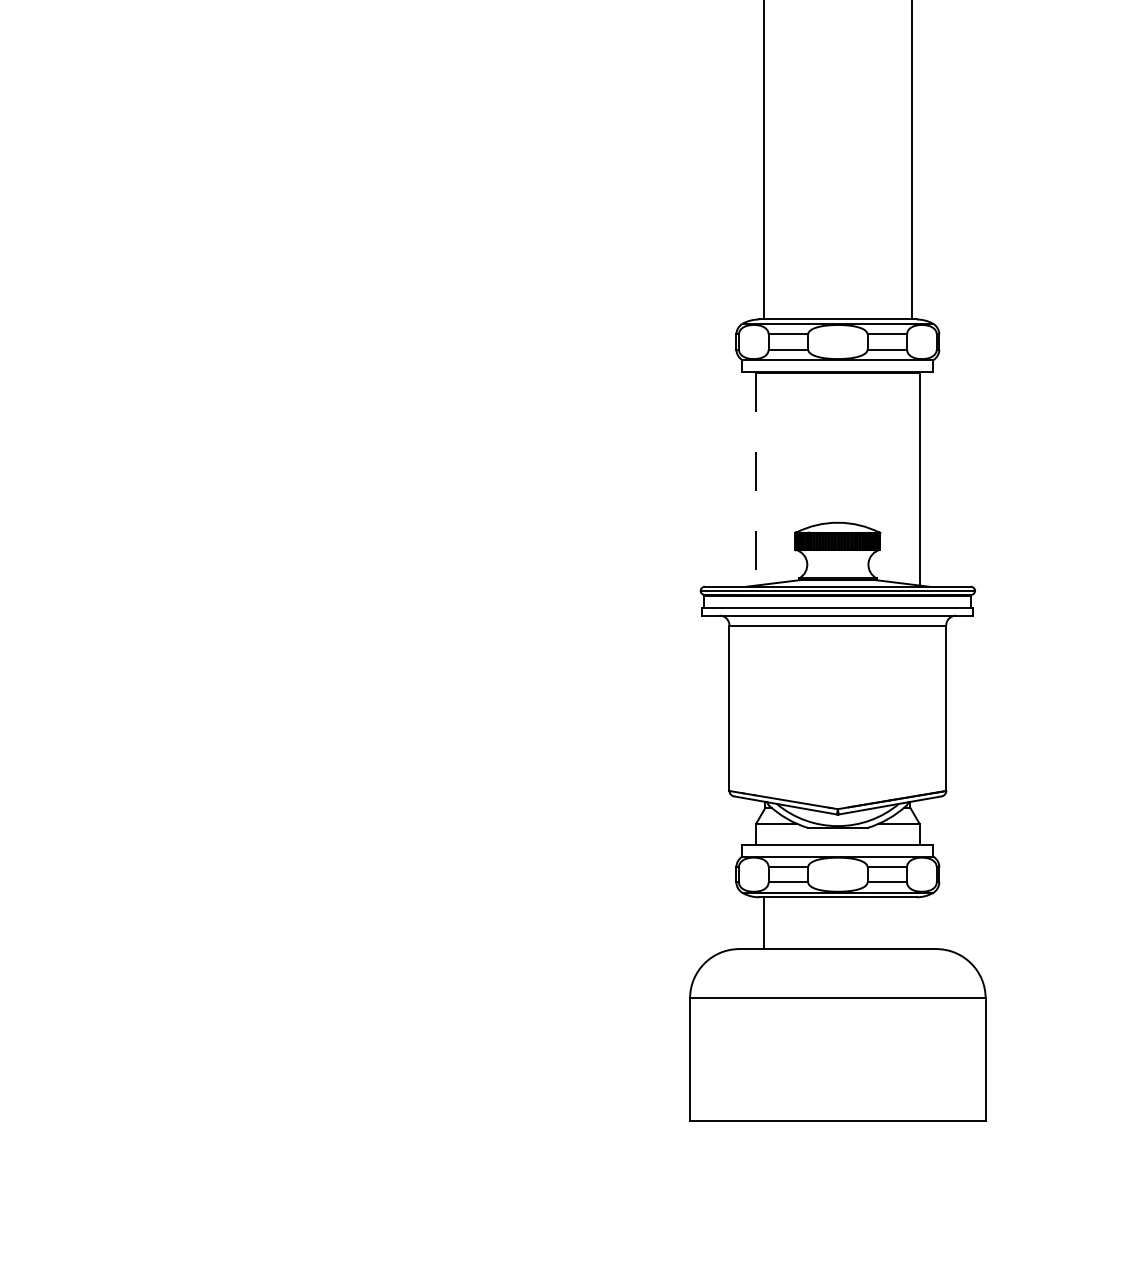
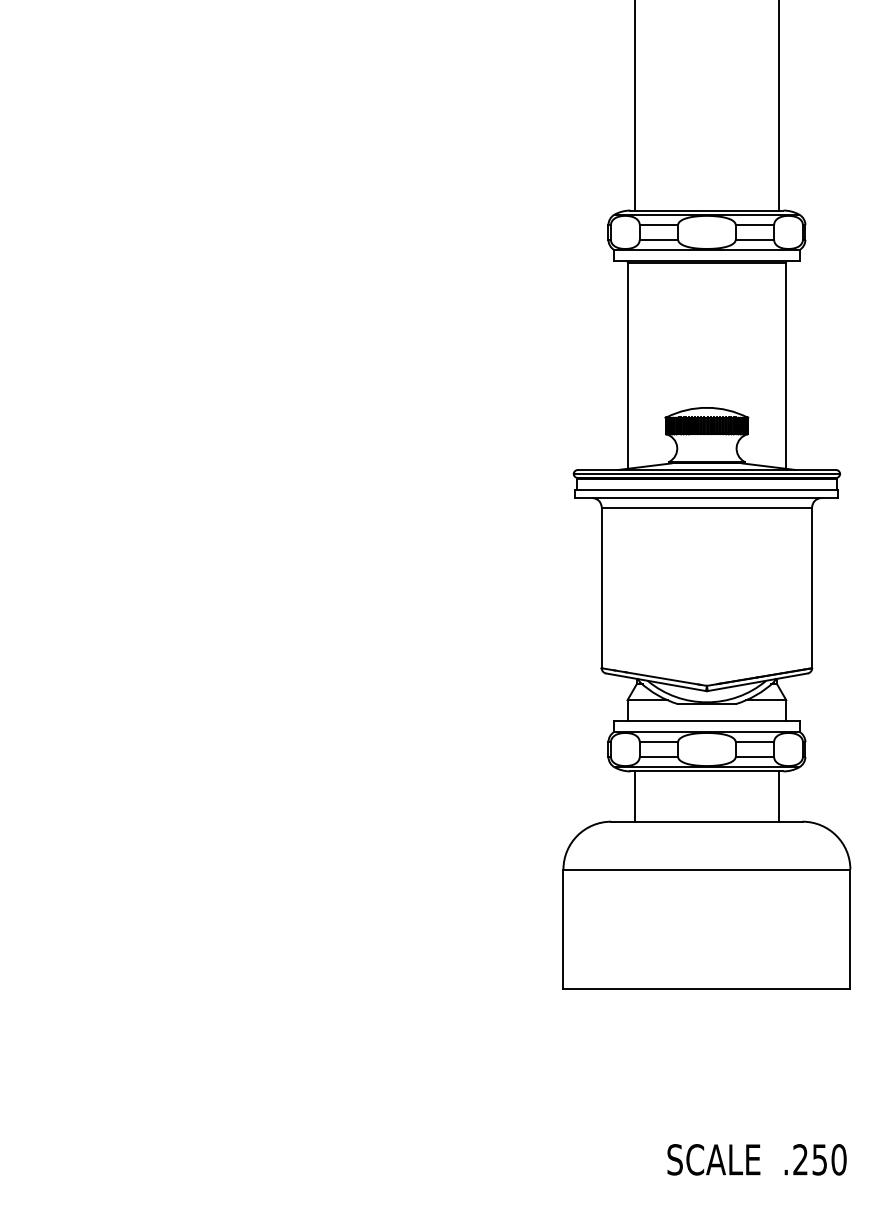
line: (756, 479) -> (627, 365), dashed -> solid
line: (911, 923) -> (778, 796), added

